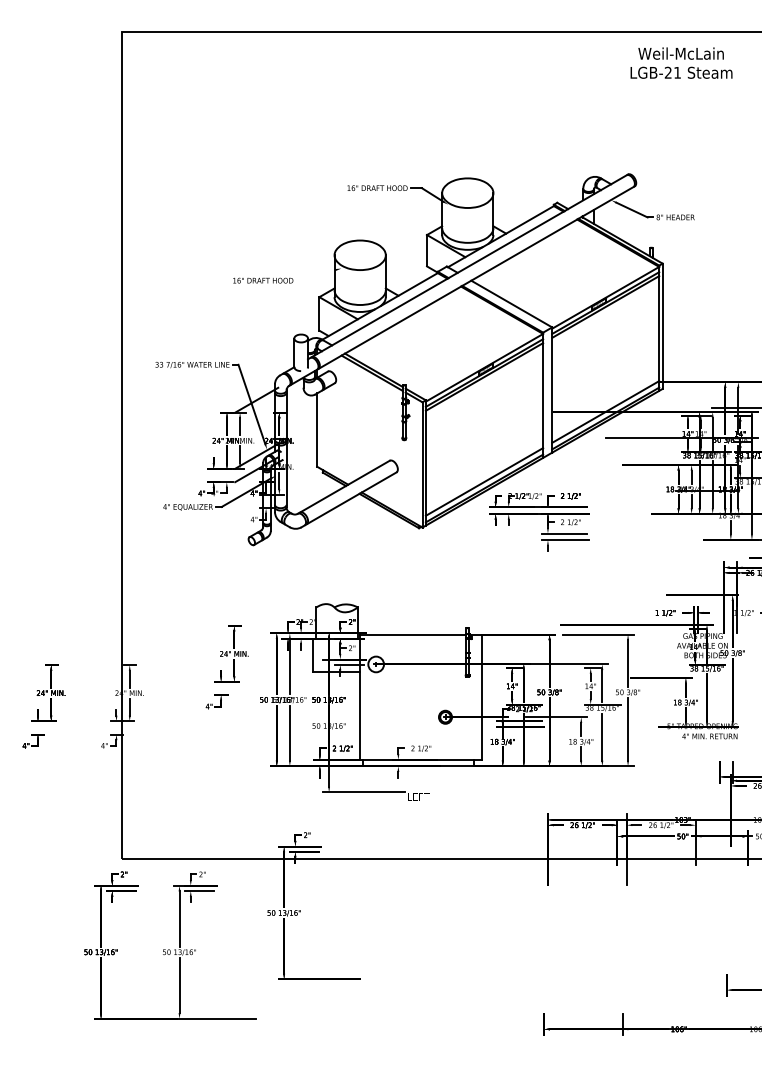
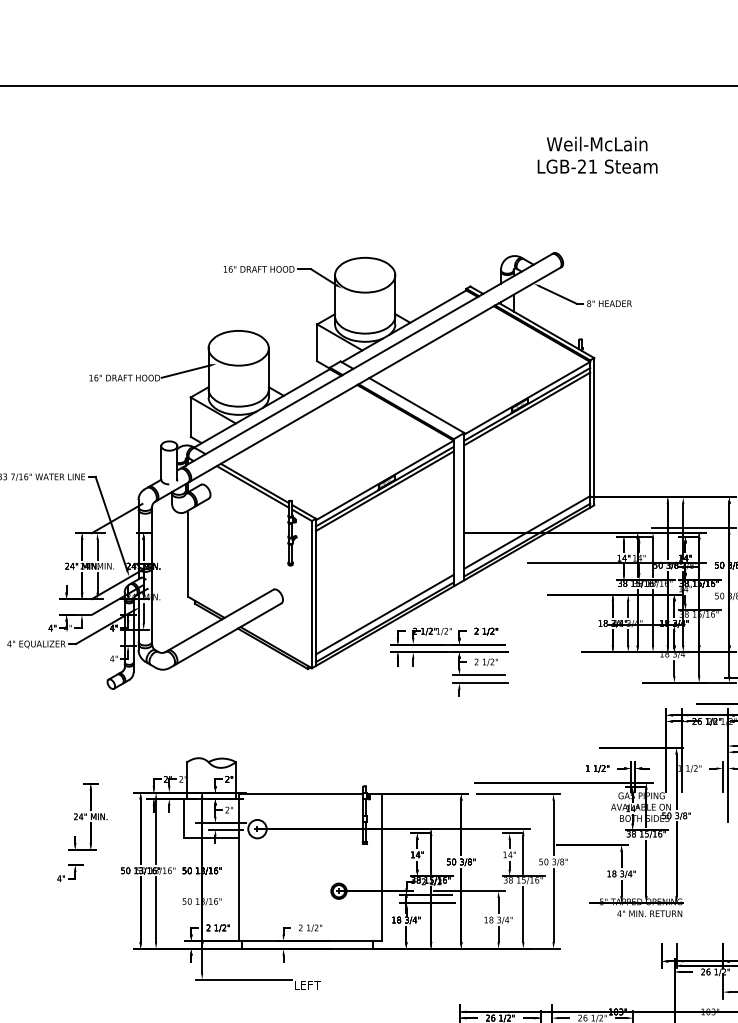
text: (681, 62) -> (597, 154), moved
line: (314, 275) -> (185, 371), added

